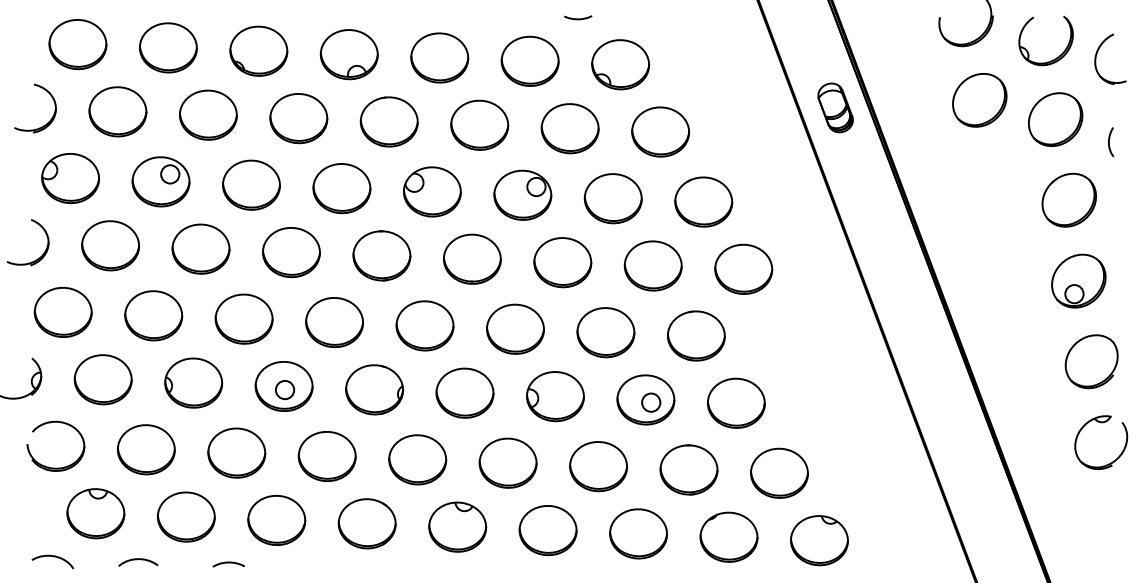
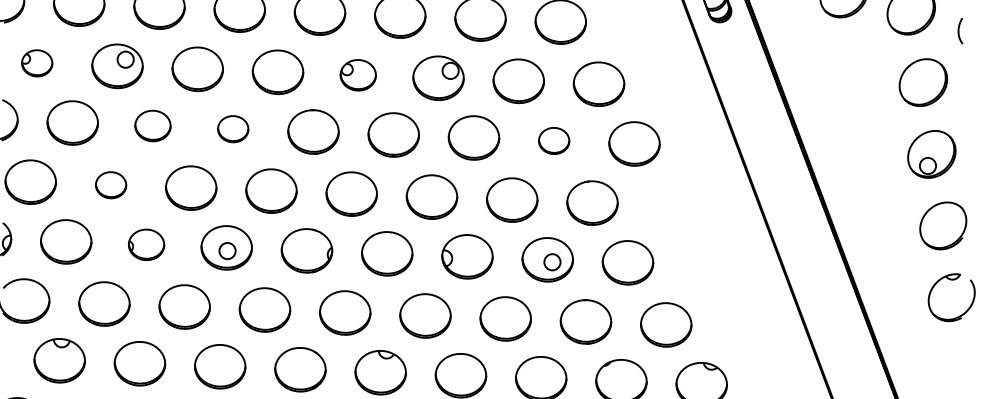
part: (70, 178) -> (37, 63), size x0.6
part: (432, 191) -> (358, 74), size x0.7
part: (200, 248) -> (152, 125), size x0.7
part: (291, 252) -> (233, 129), size x0.6
part: (652, 265) -> (553, 140), size x0.6
part: (153, 315) -> (110, 184), size x0.6
part: (193, 382) -> (146, 244), size x0.7

